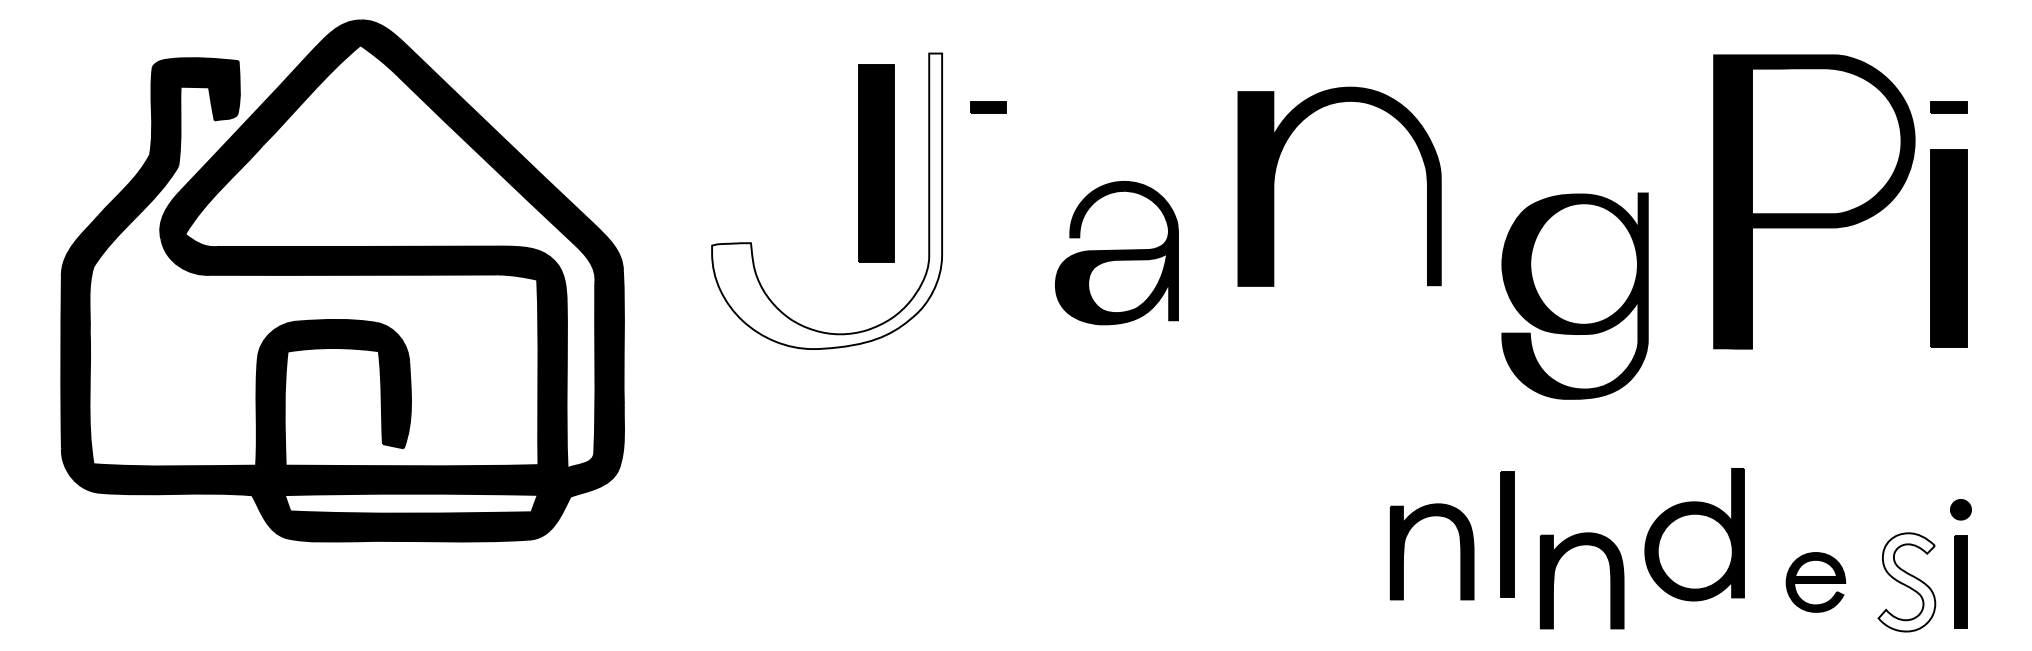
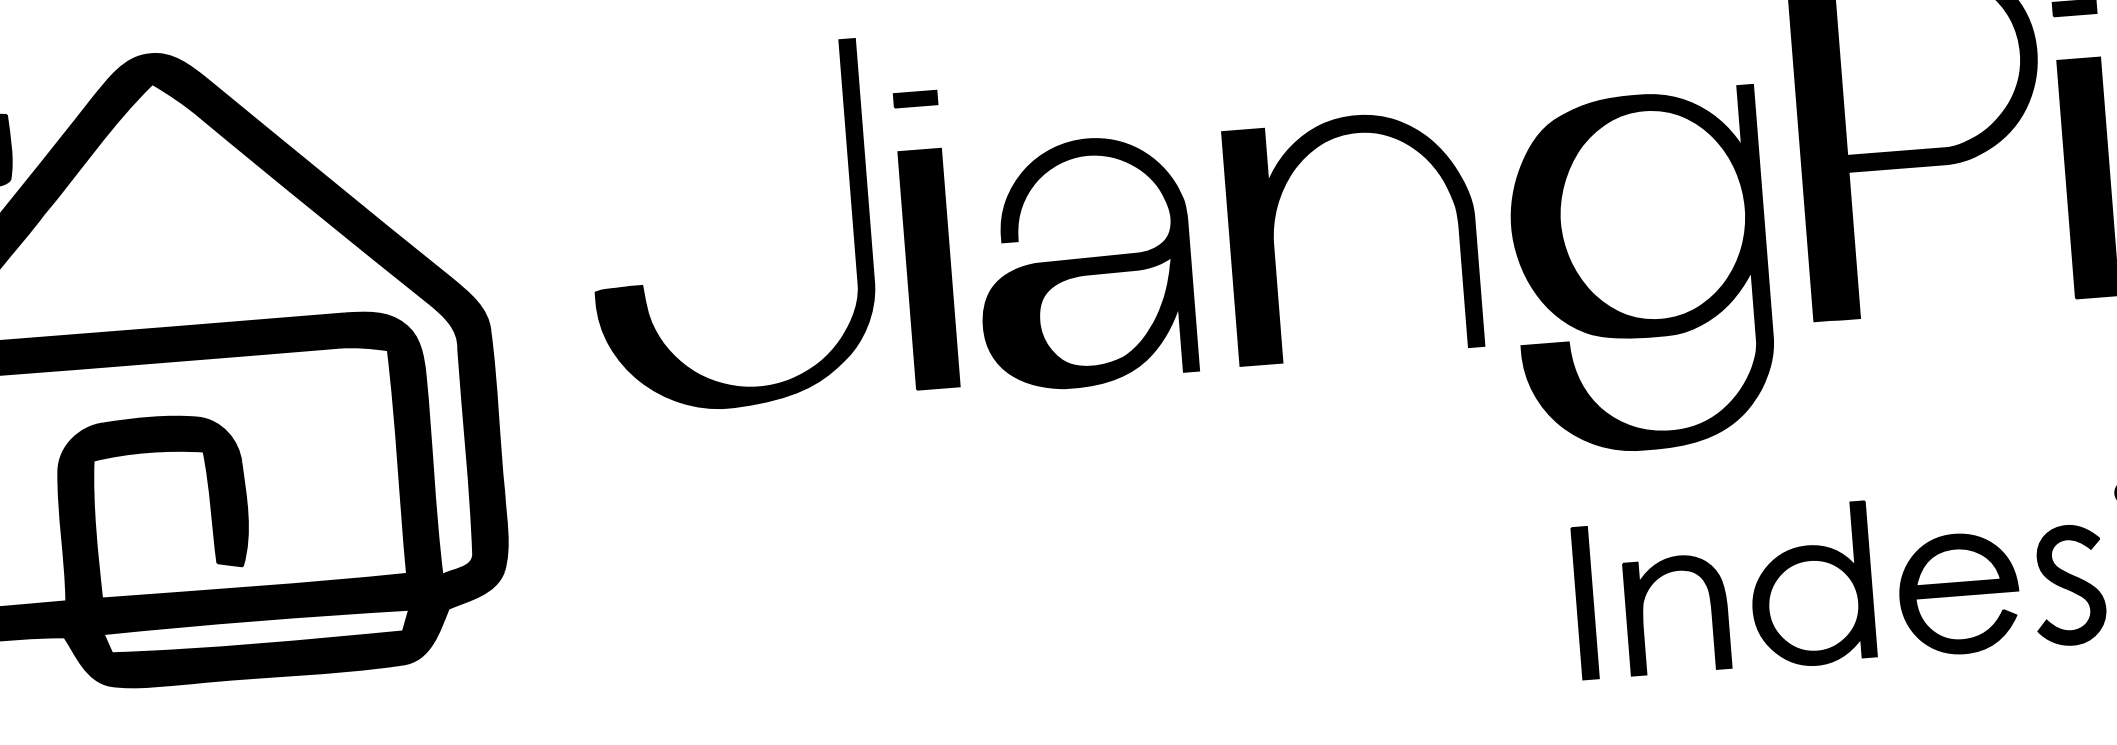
part: (876, 163) -> (929, 269), moved
part: (1275, 175) -> (1274, 229), moved
fill: (827, 201) -> (730, 228), added
part: (1116, 252) -> (1084, 262), size x1.43
part: (1574, 295) -> (1640, 270), size x1.43
part: (1507, 534) -> (1585, 602), moved
part: (1694, 534) -> (1811, 585), moved
part: (1404, 551) -> (1460, 595), removed
part: (1815, 582) -> (1958, 594), size x1.67
fill: (1906, 582) -> (2068, 585), added

